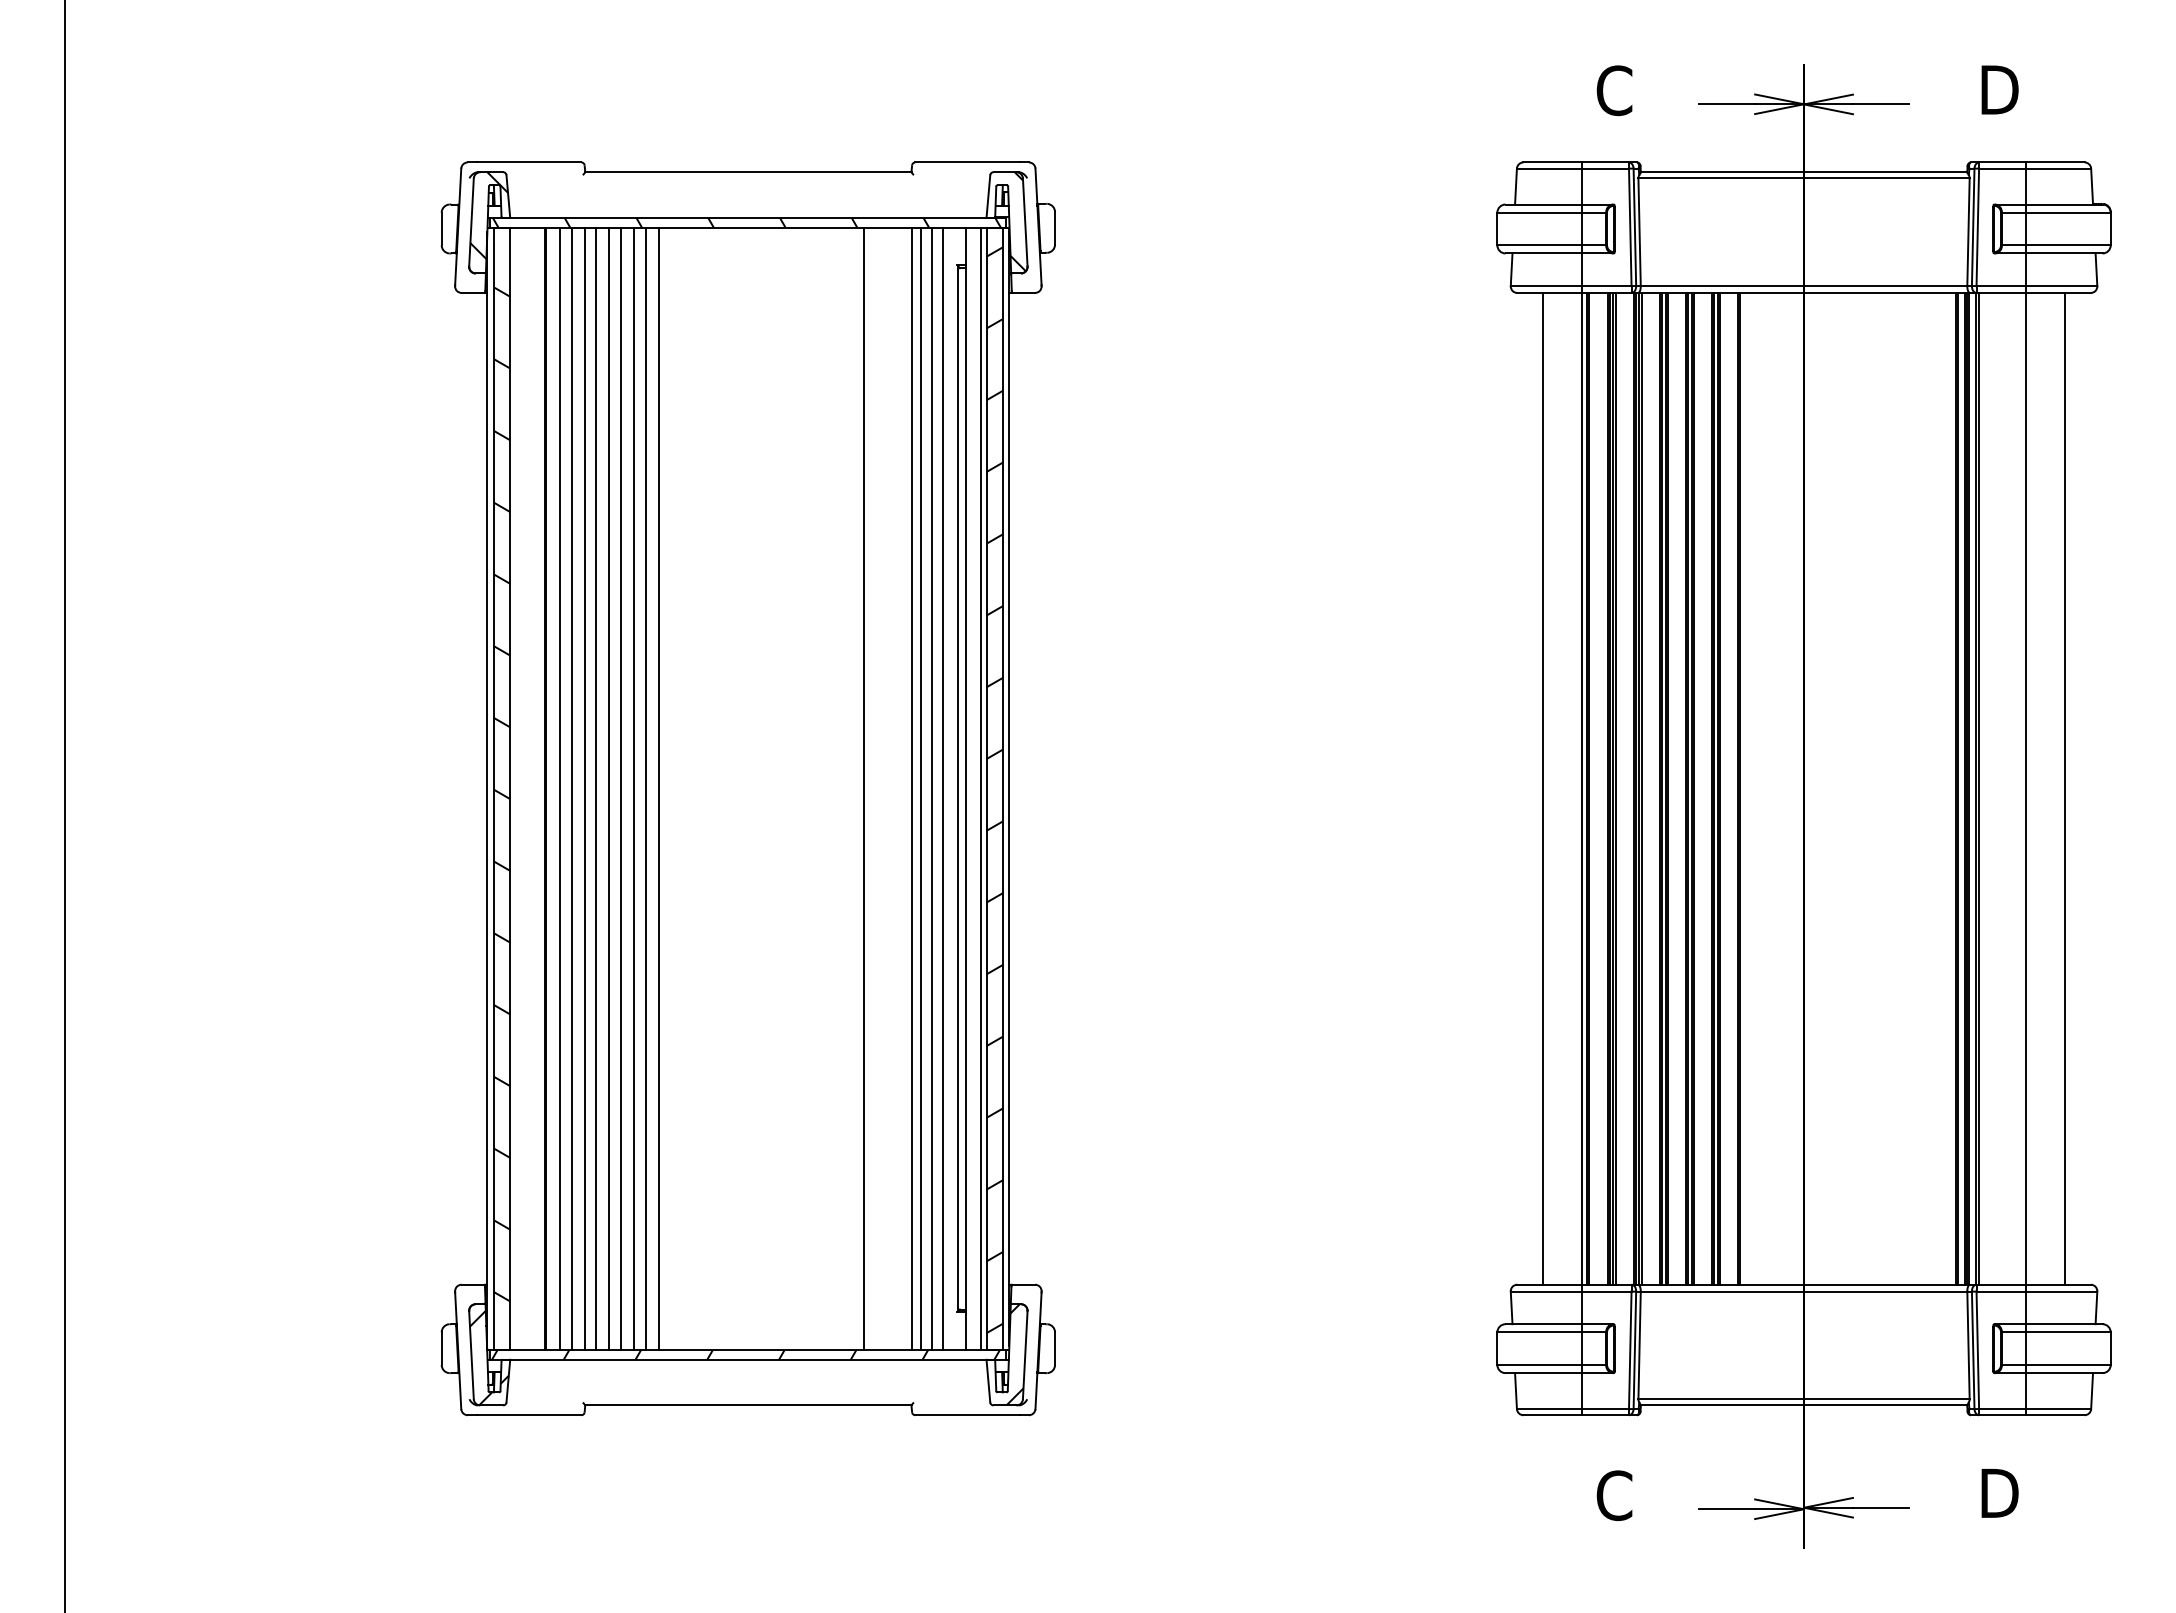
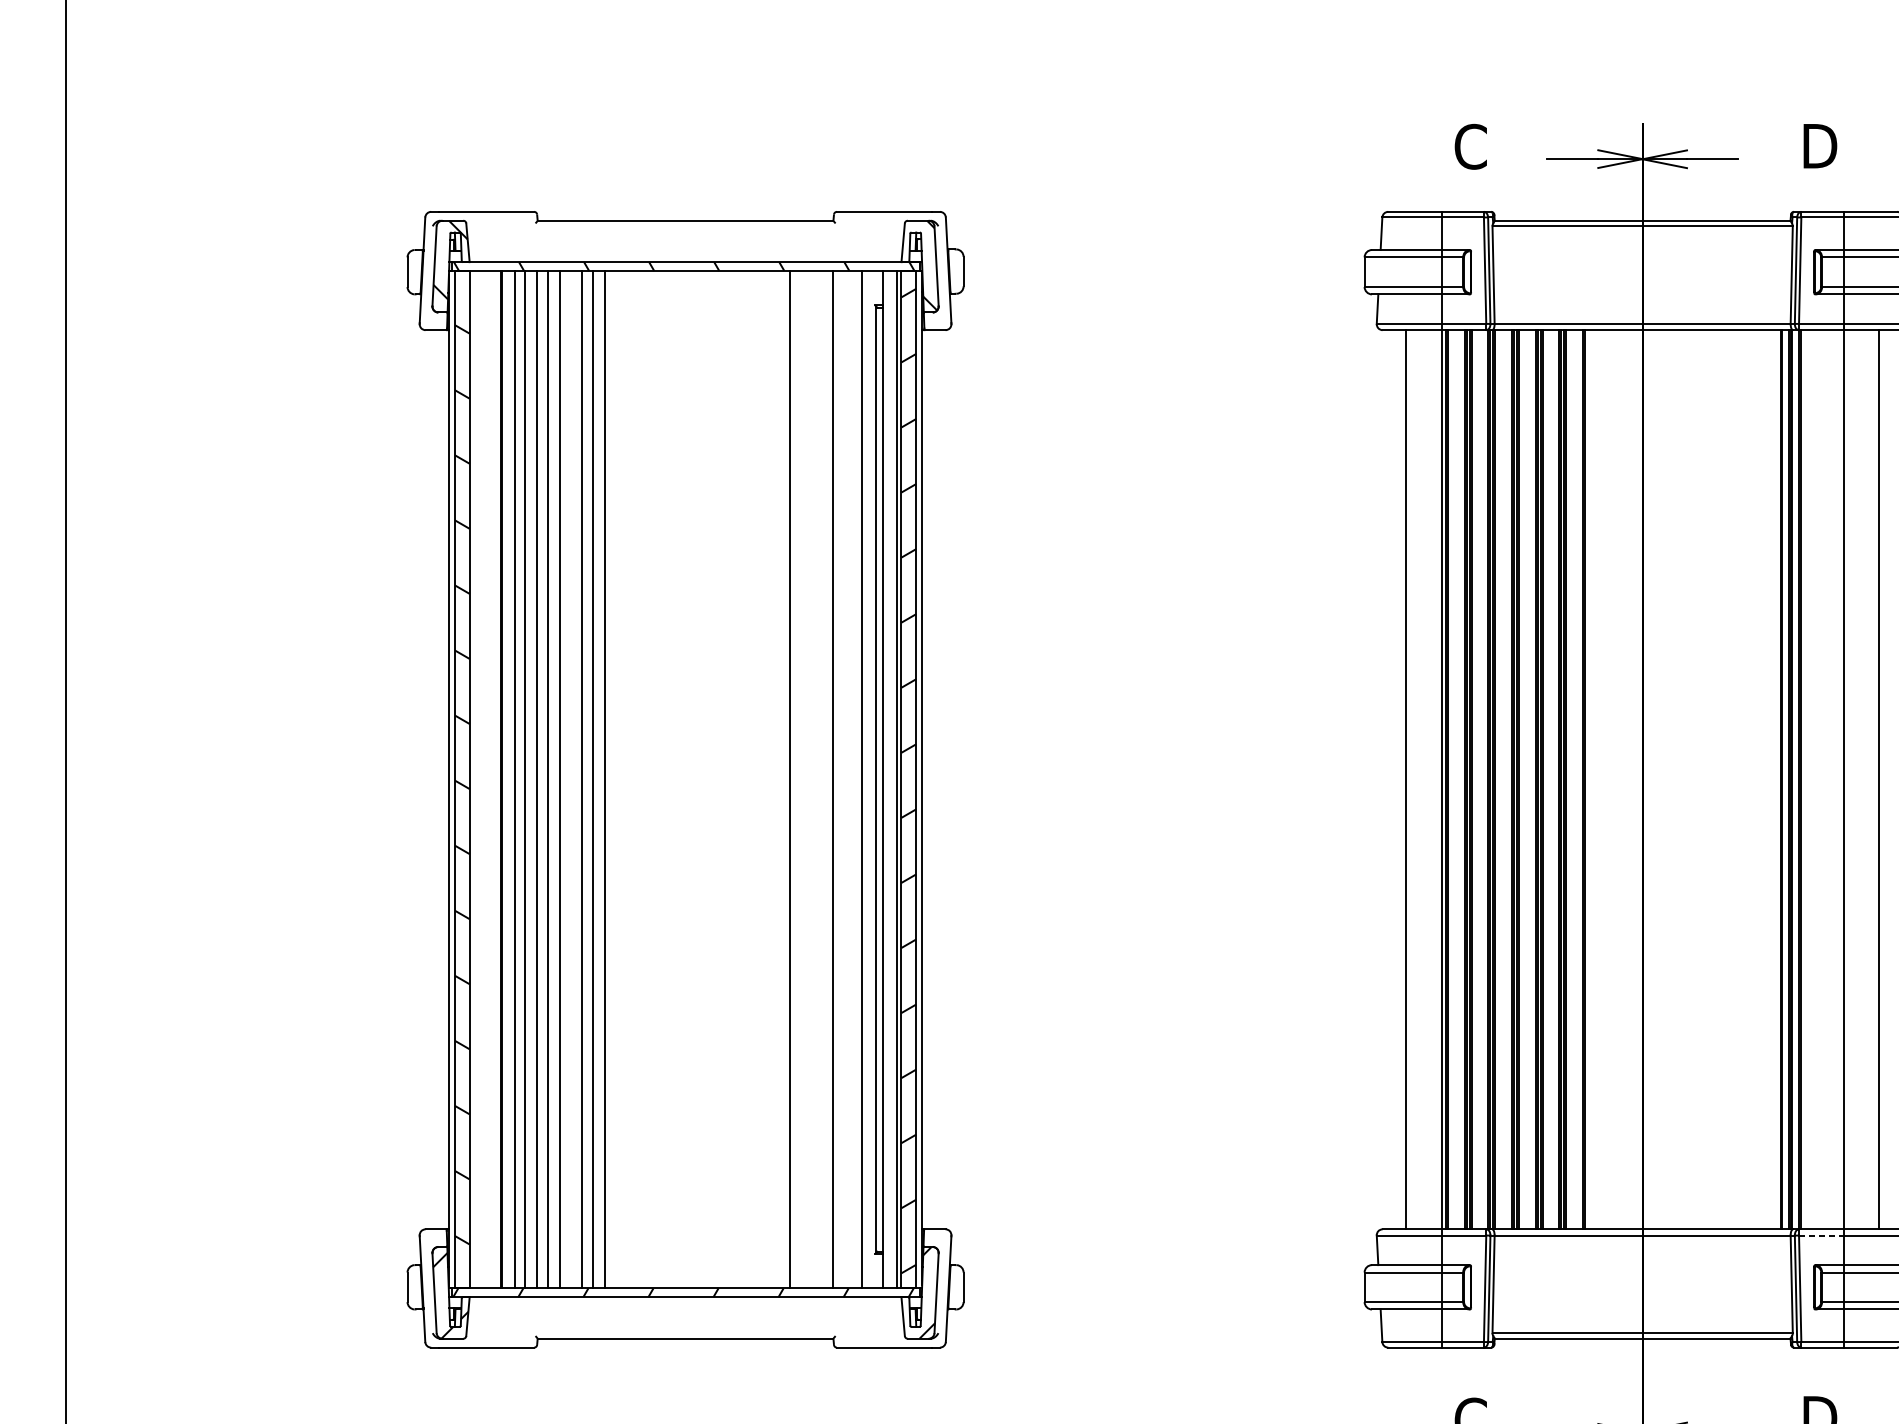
line: (621, 788) -> (570, 779), removed
line: (921, 788) -> (842, 779), removed
line: (931, 788) -> (851, 779), removed
line: (2001, 1291) -> (1821, 1235), solid -> dashed

